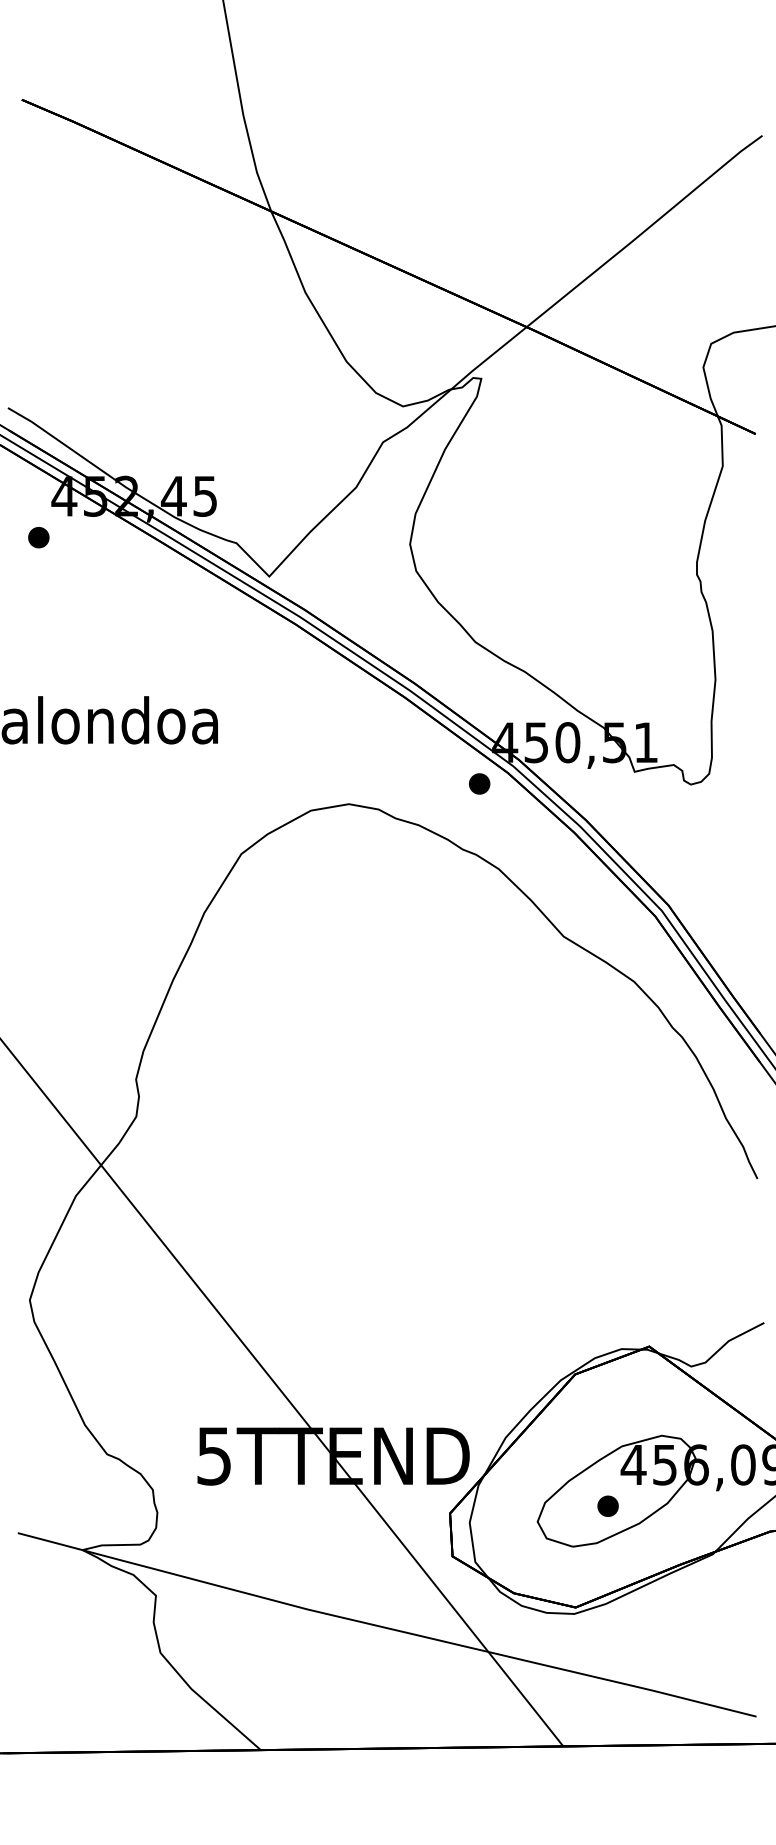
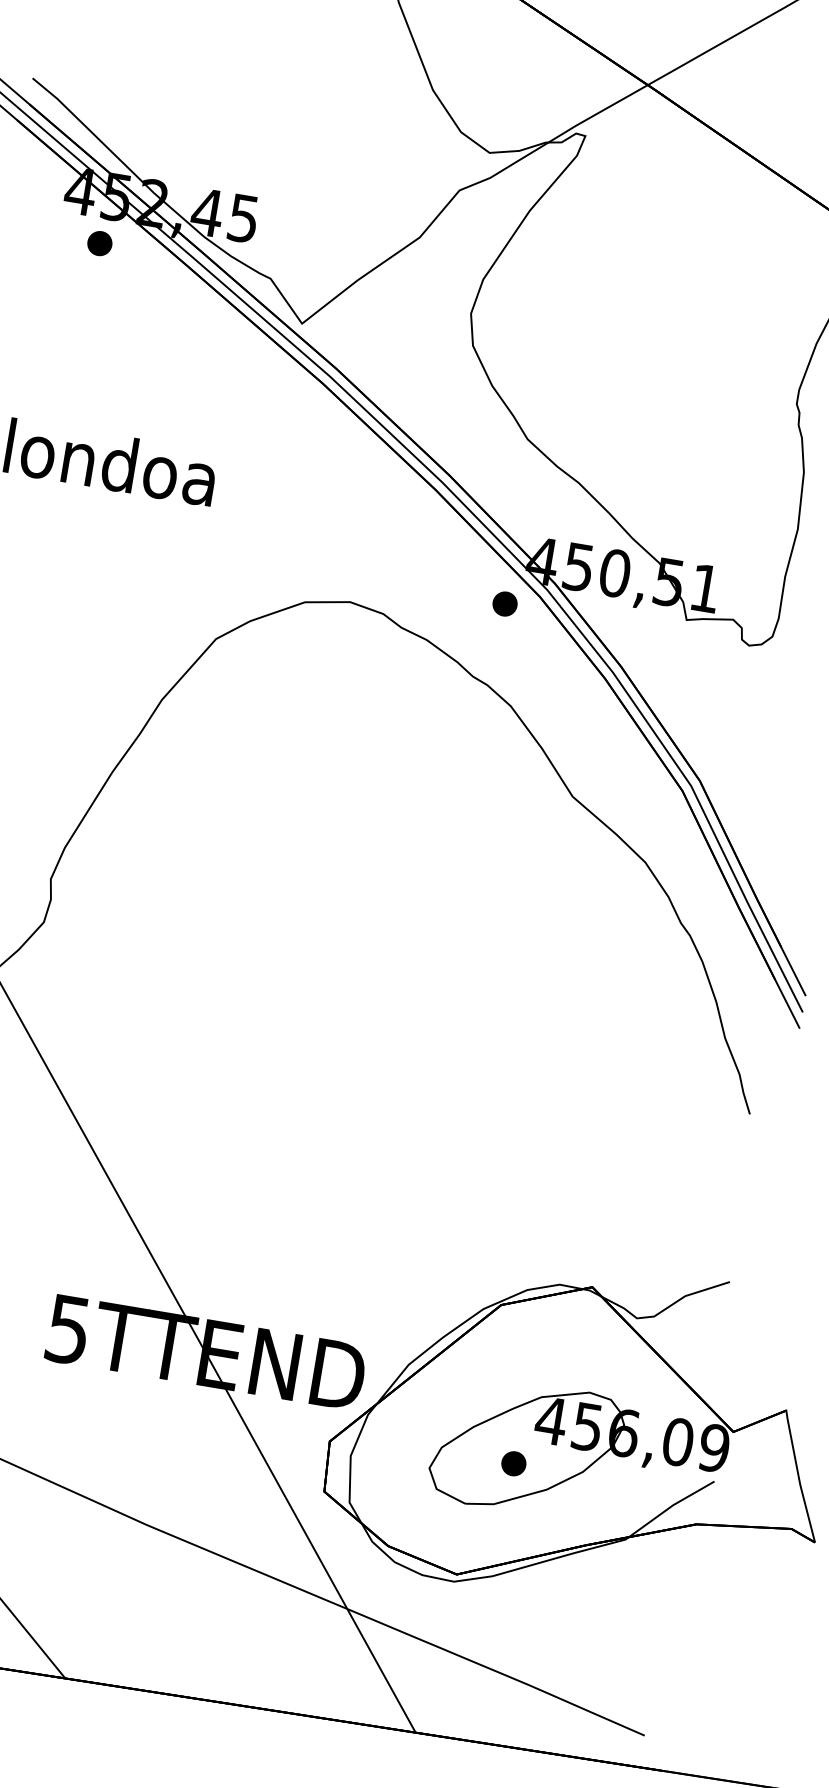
part: (38, 537) -> (99, 243), moved

